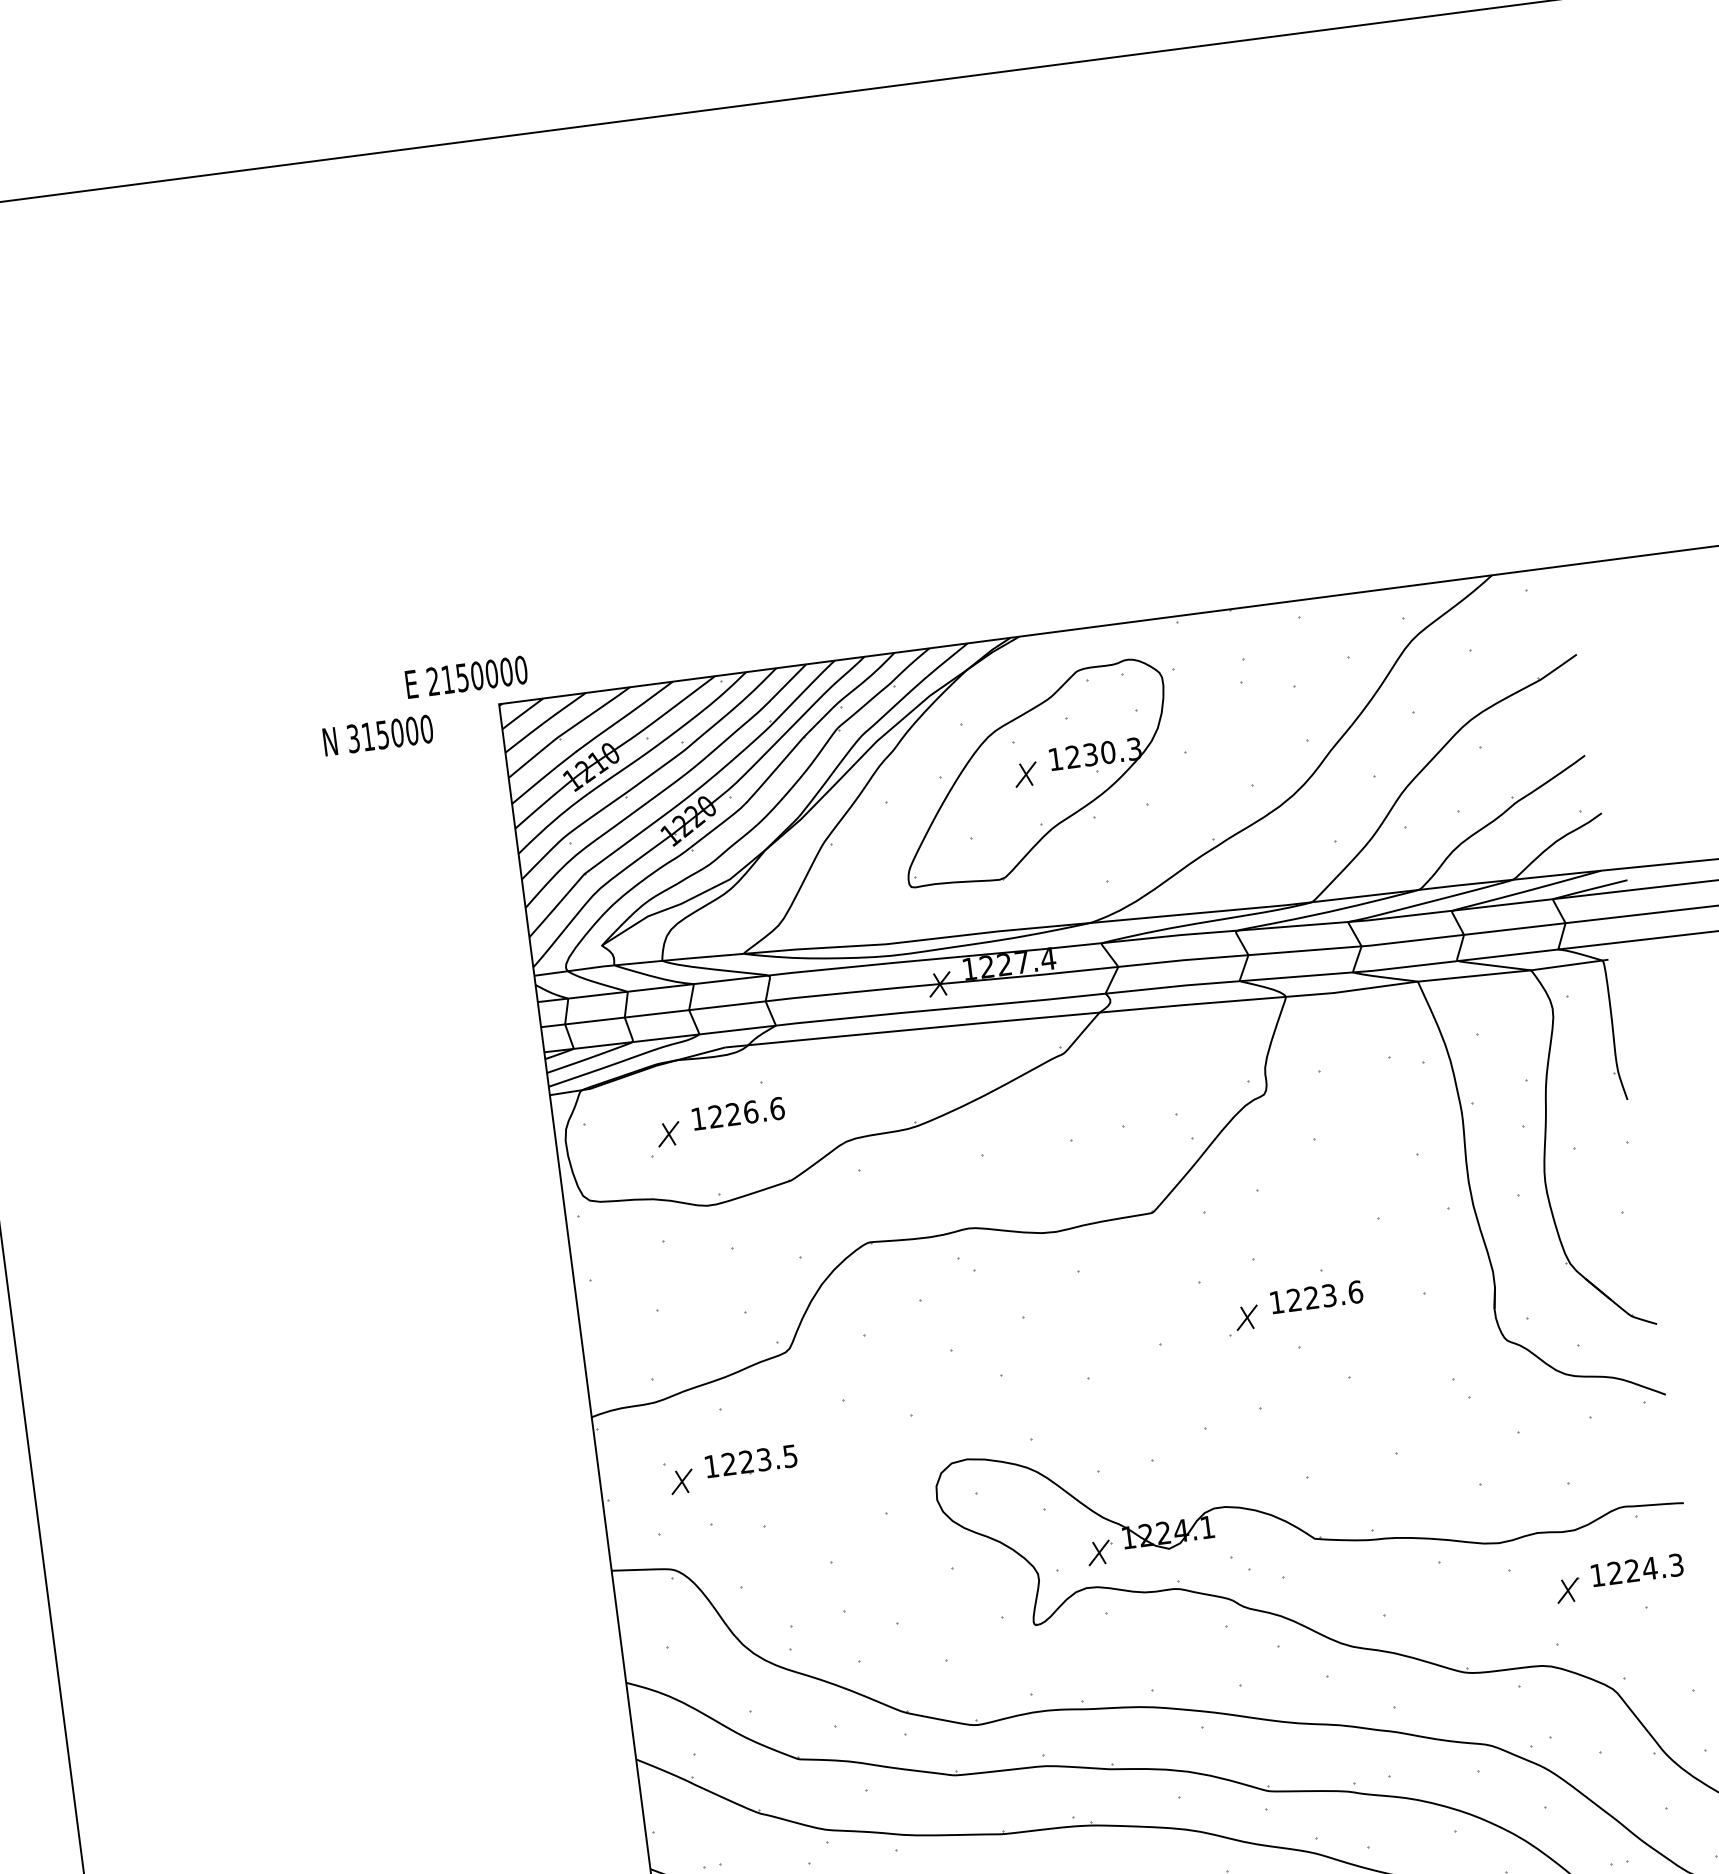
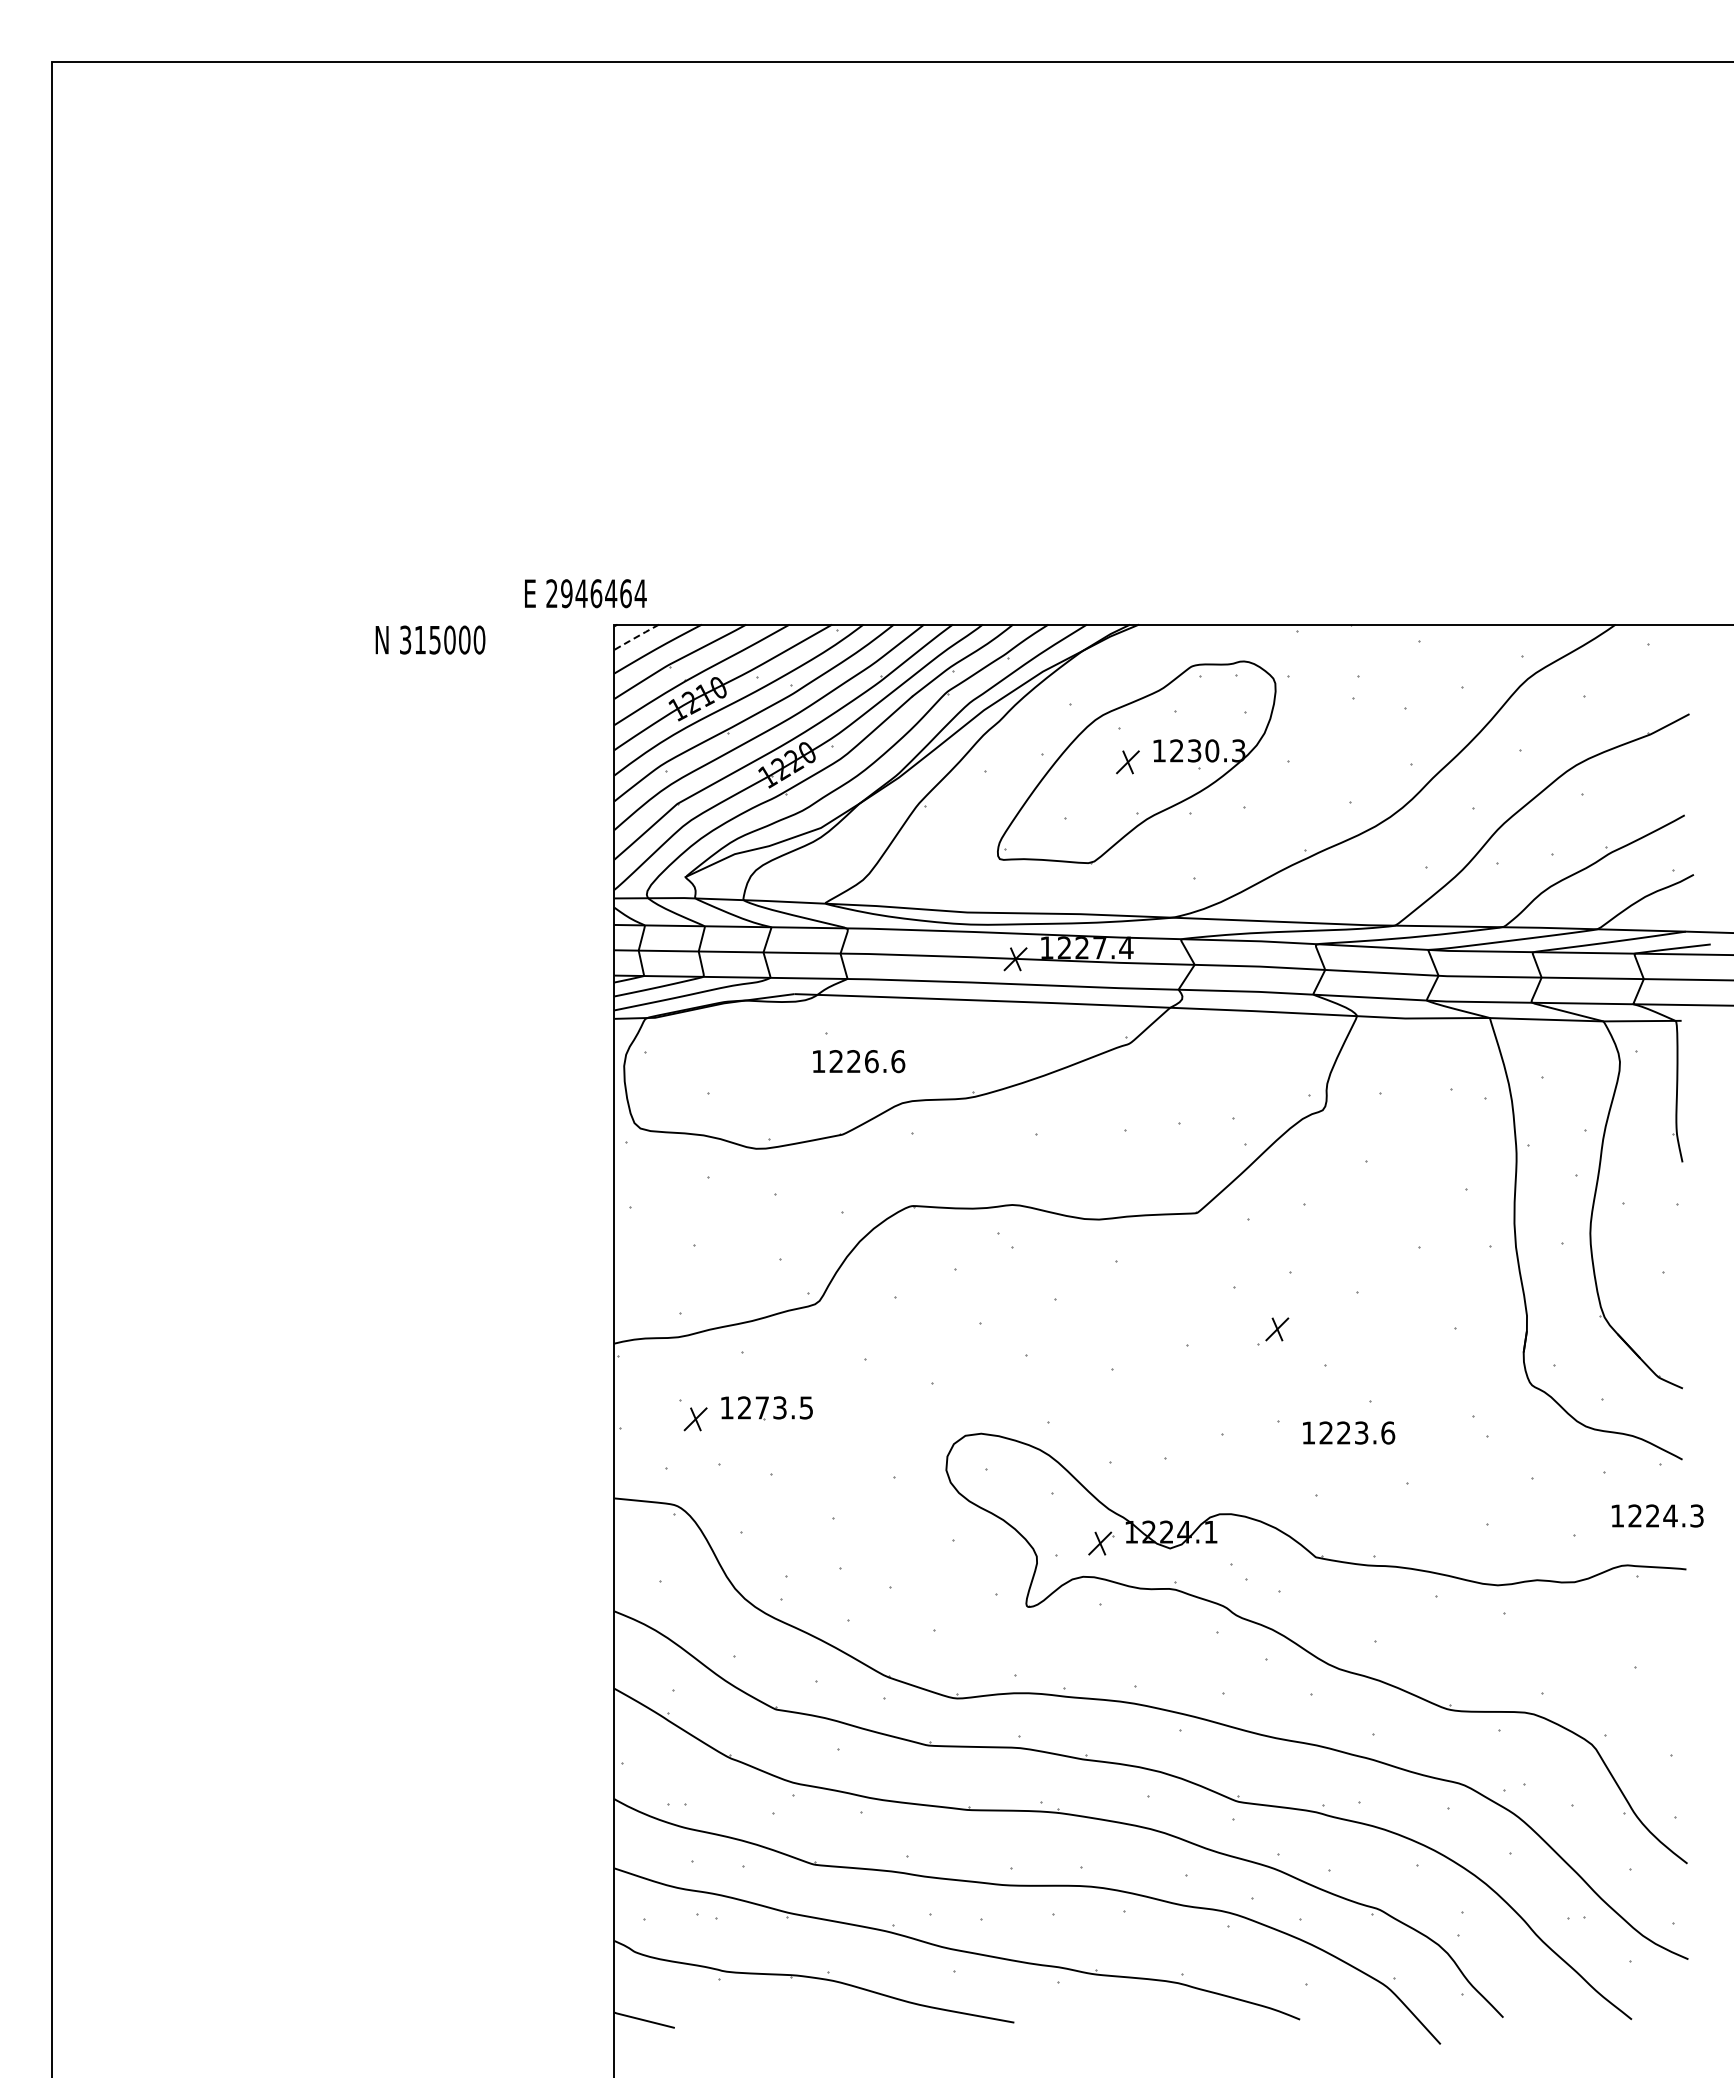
text: (484, 674) -> (603, 593), 2150000 -> 2946464
line: (522, 714) -> (636, 637), solid -> dashed
text: (378, 734) -> (430, 639), moved
text: (738, 1113) -> (859, 1061), moved
part: (668, 1133) -> (727, 1072), removed
text: (1317, 1296) -> (1349, 1432), moved
text: (745, 1461) -> (761, 1407), 1223.5 -> 1273.5
text: (1637, 1569) -> (1657, 1515), moved
part: (1568, 1590) -> (1560, 1641), removed

